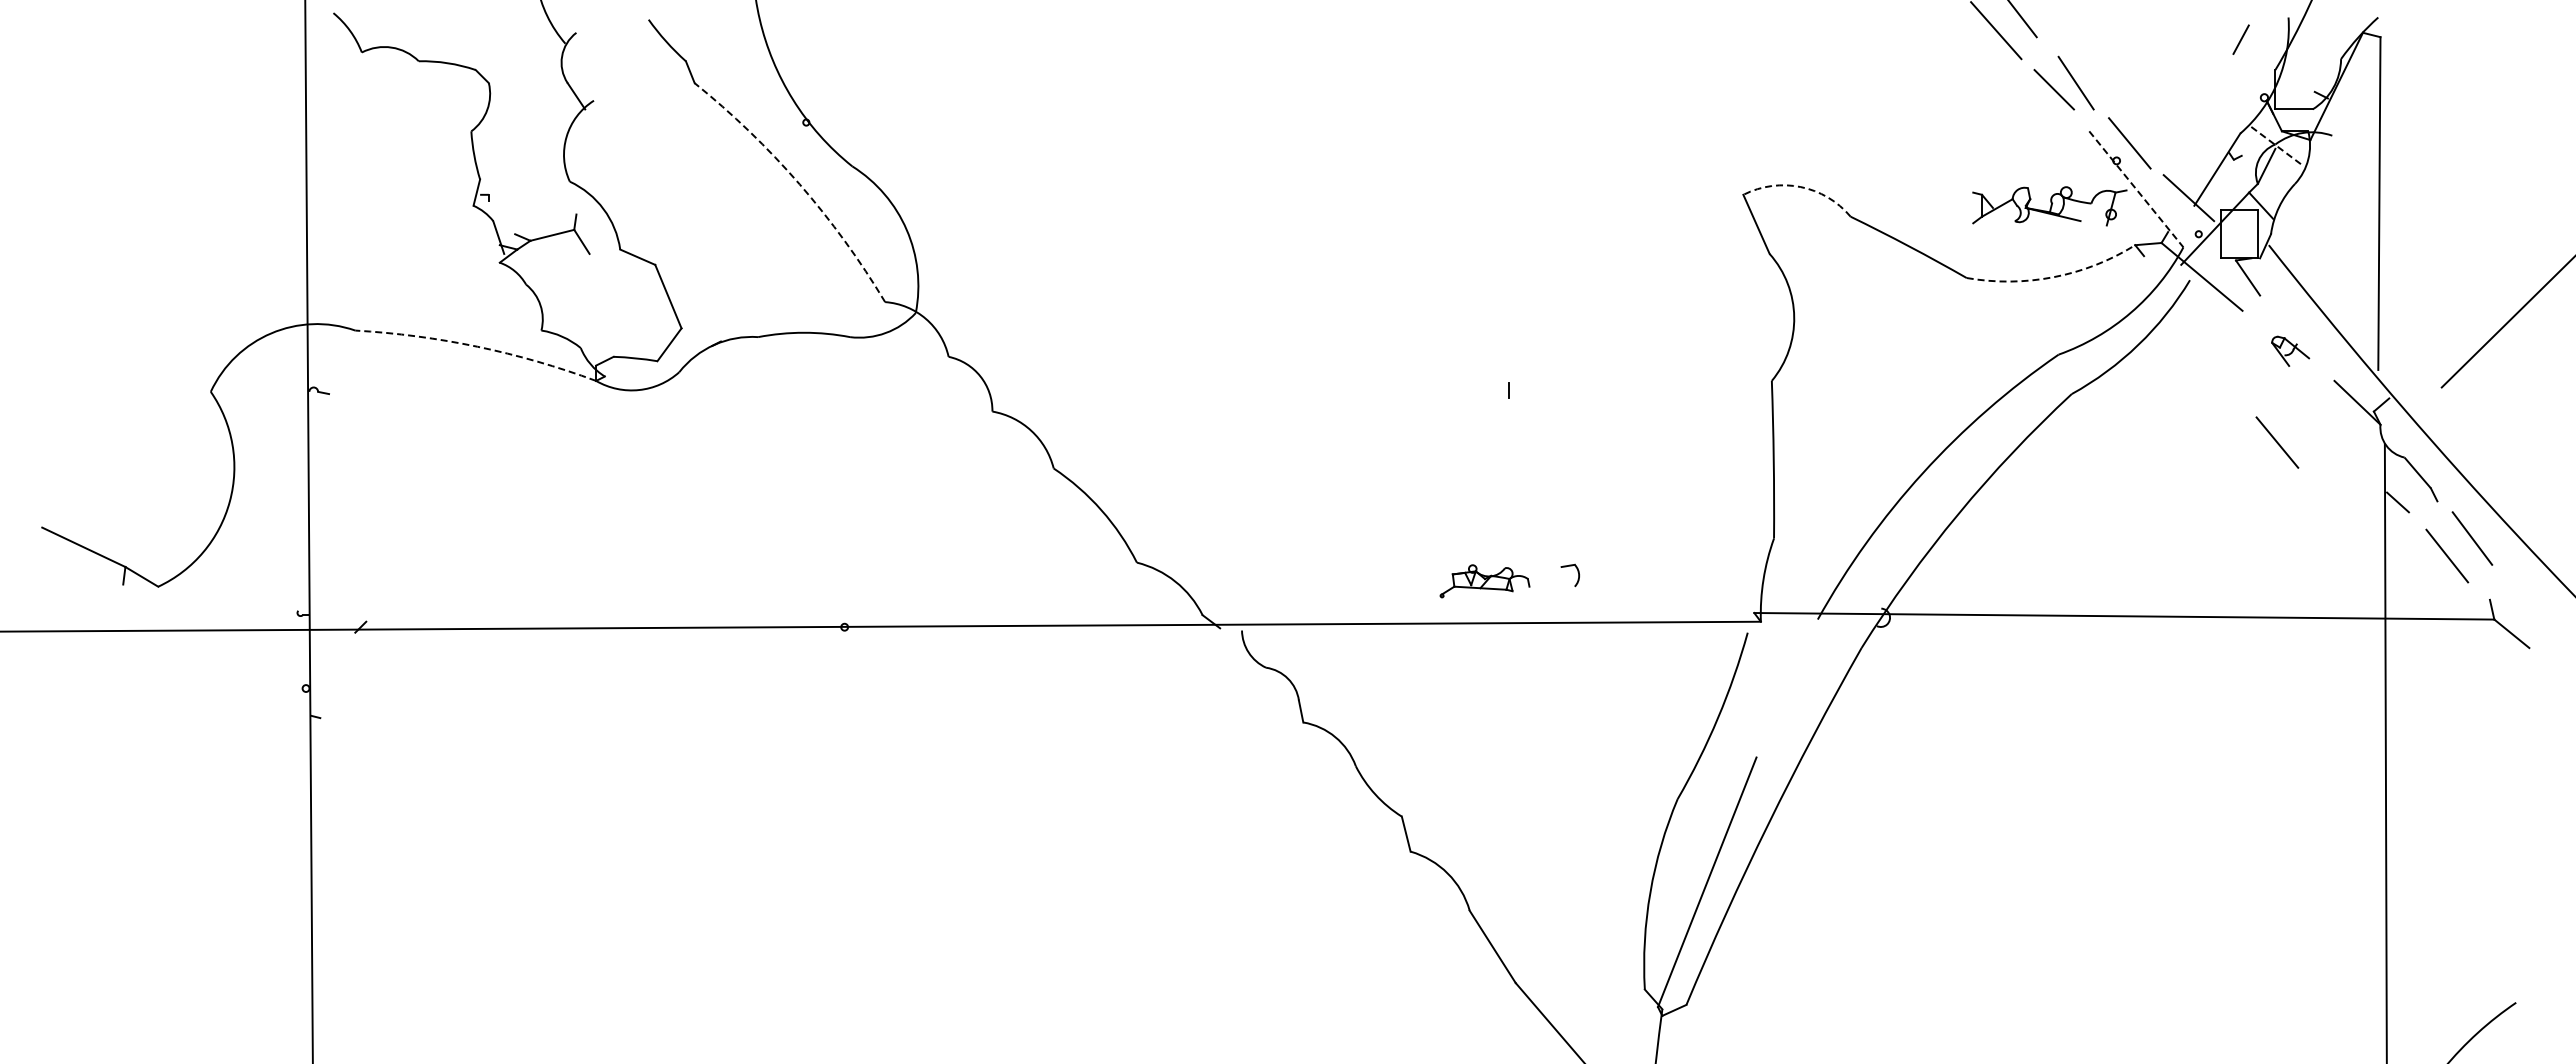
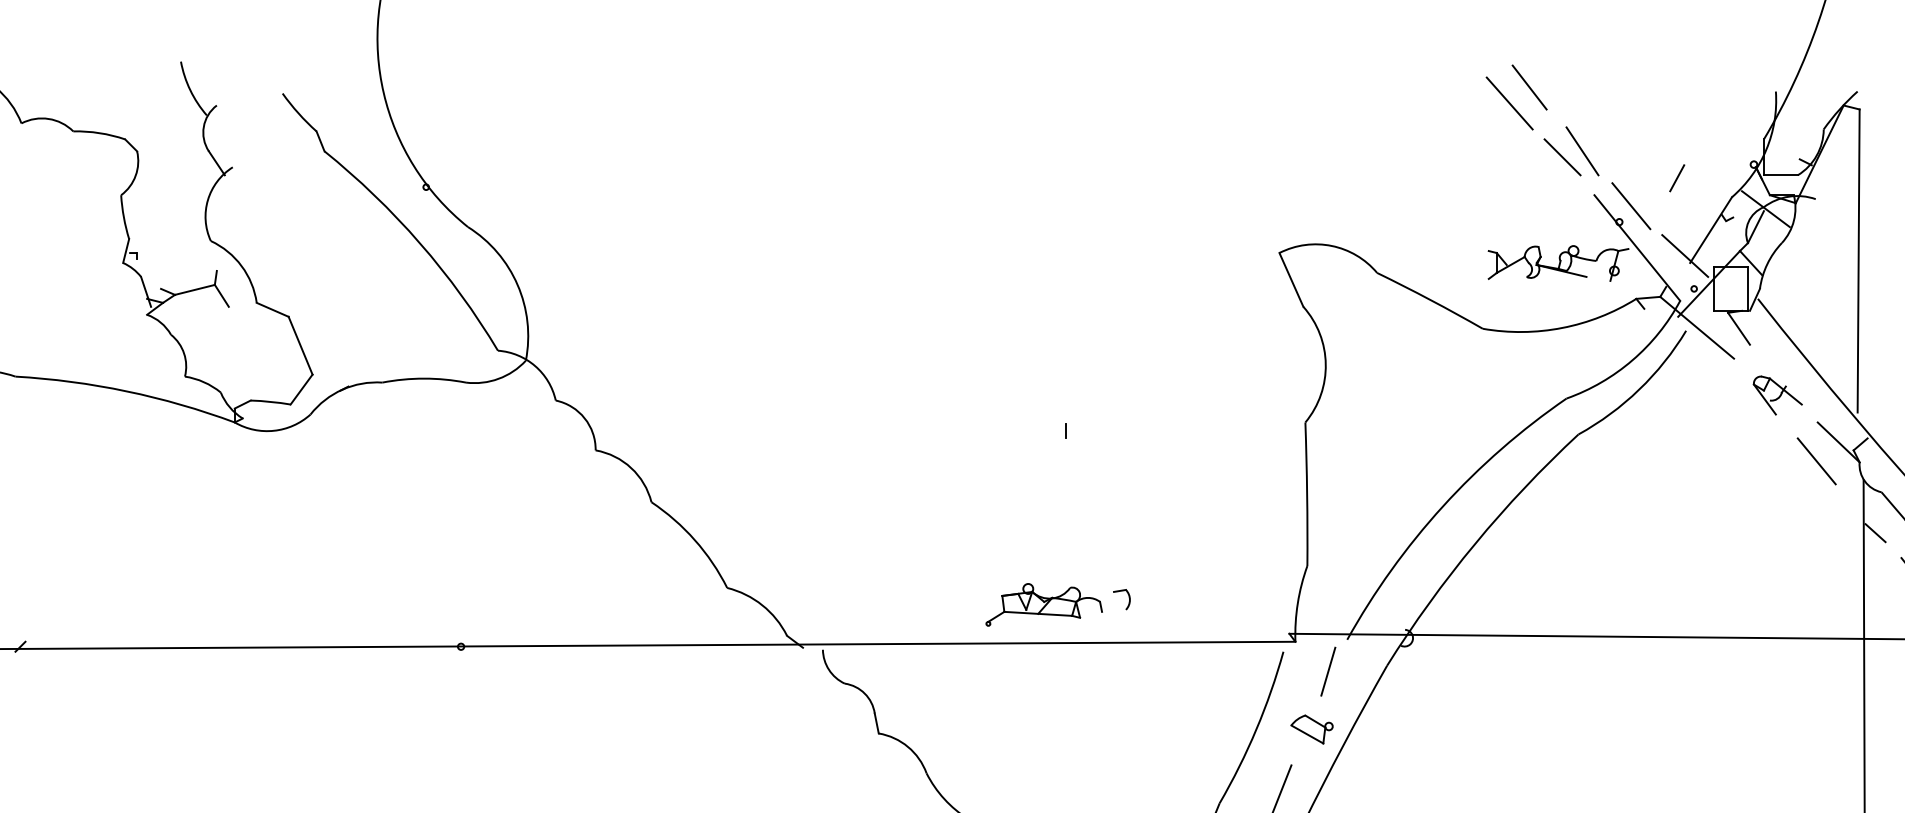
line: (2240, 39) -> (1676, 178), moved
line: (2277, 146) -> (1765, 209), dashed -> solid
arc: (799, 184) -> (419, 243), dashed -> solid
arc: (1800, 187) -> (1331, 246), dashed -> solid
line: (2136, 189) -> (1637, 248), dashed -> solid
arc: (2054, 277) -> (1562, 328), dashed -> solid
arc: (477, 346) -> (126, 391), dashed -> solid
part: (2290, 351) -> (1777, 395), size x1.43
line: (2277, 442) -> (1816, 461), moved
part: (1484, 581) -> (1043, 605), size x1.43
line: (1796, 654) -> (1327, 671), added
part: (1778, 717) -> (1311, 728), added

